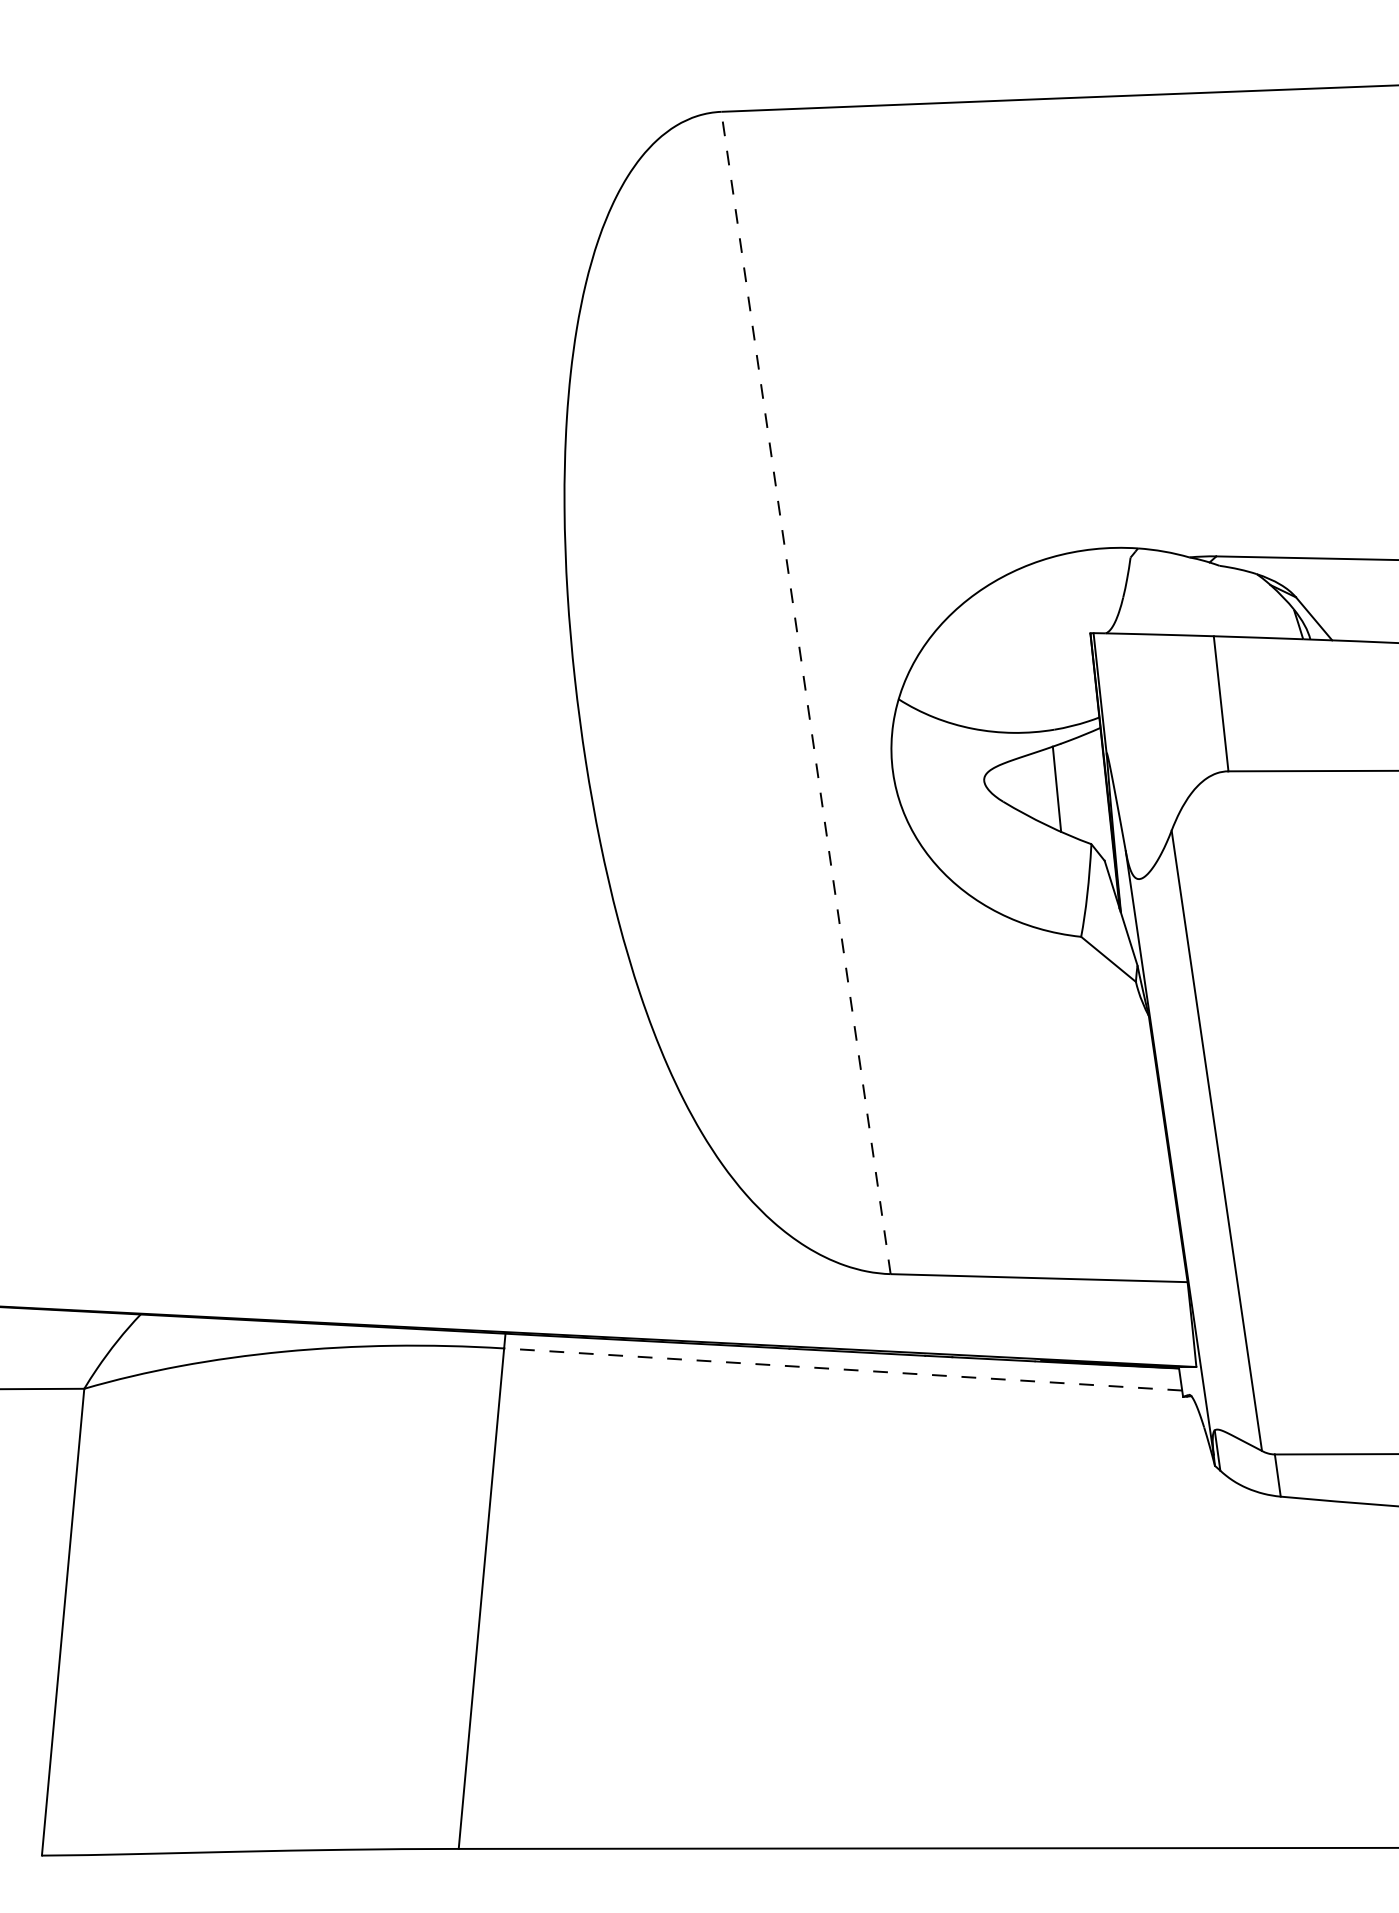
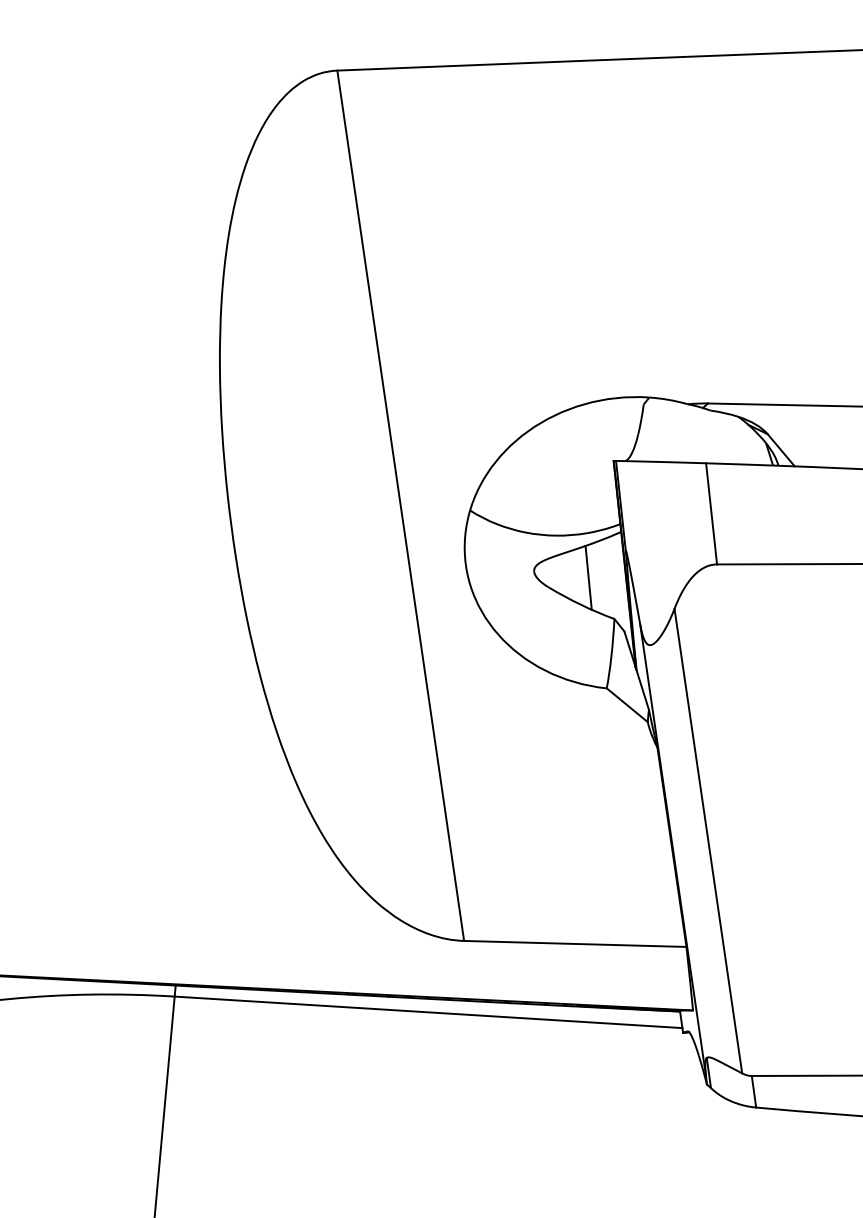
line: (805, 692) -> (400, 505), dashed -> solid
line: (843, 1369) -> (428, 1012), dashed -> solid

